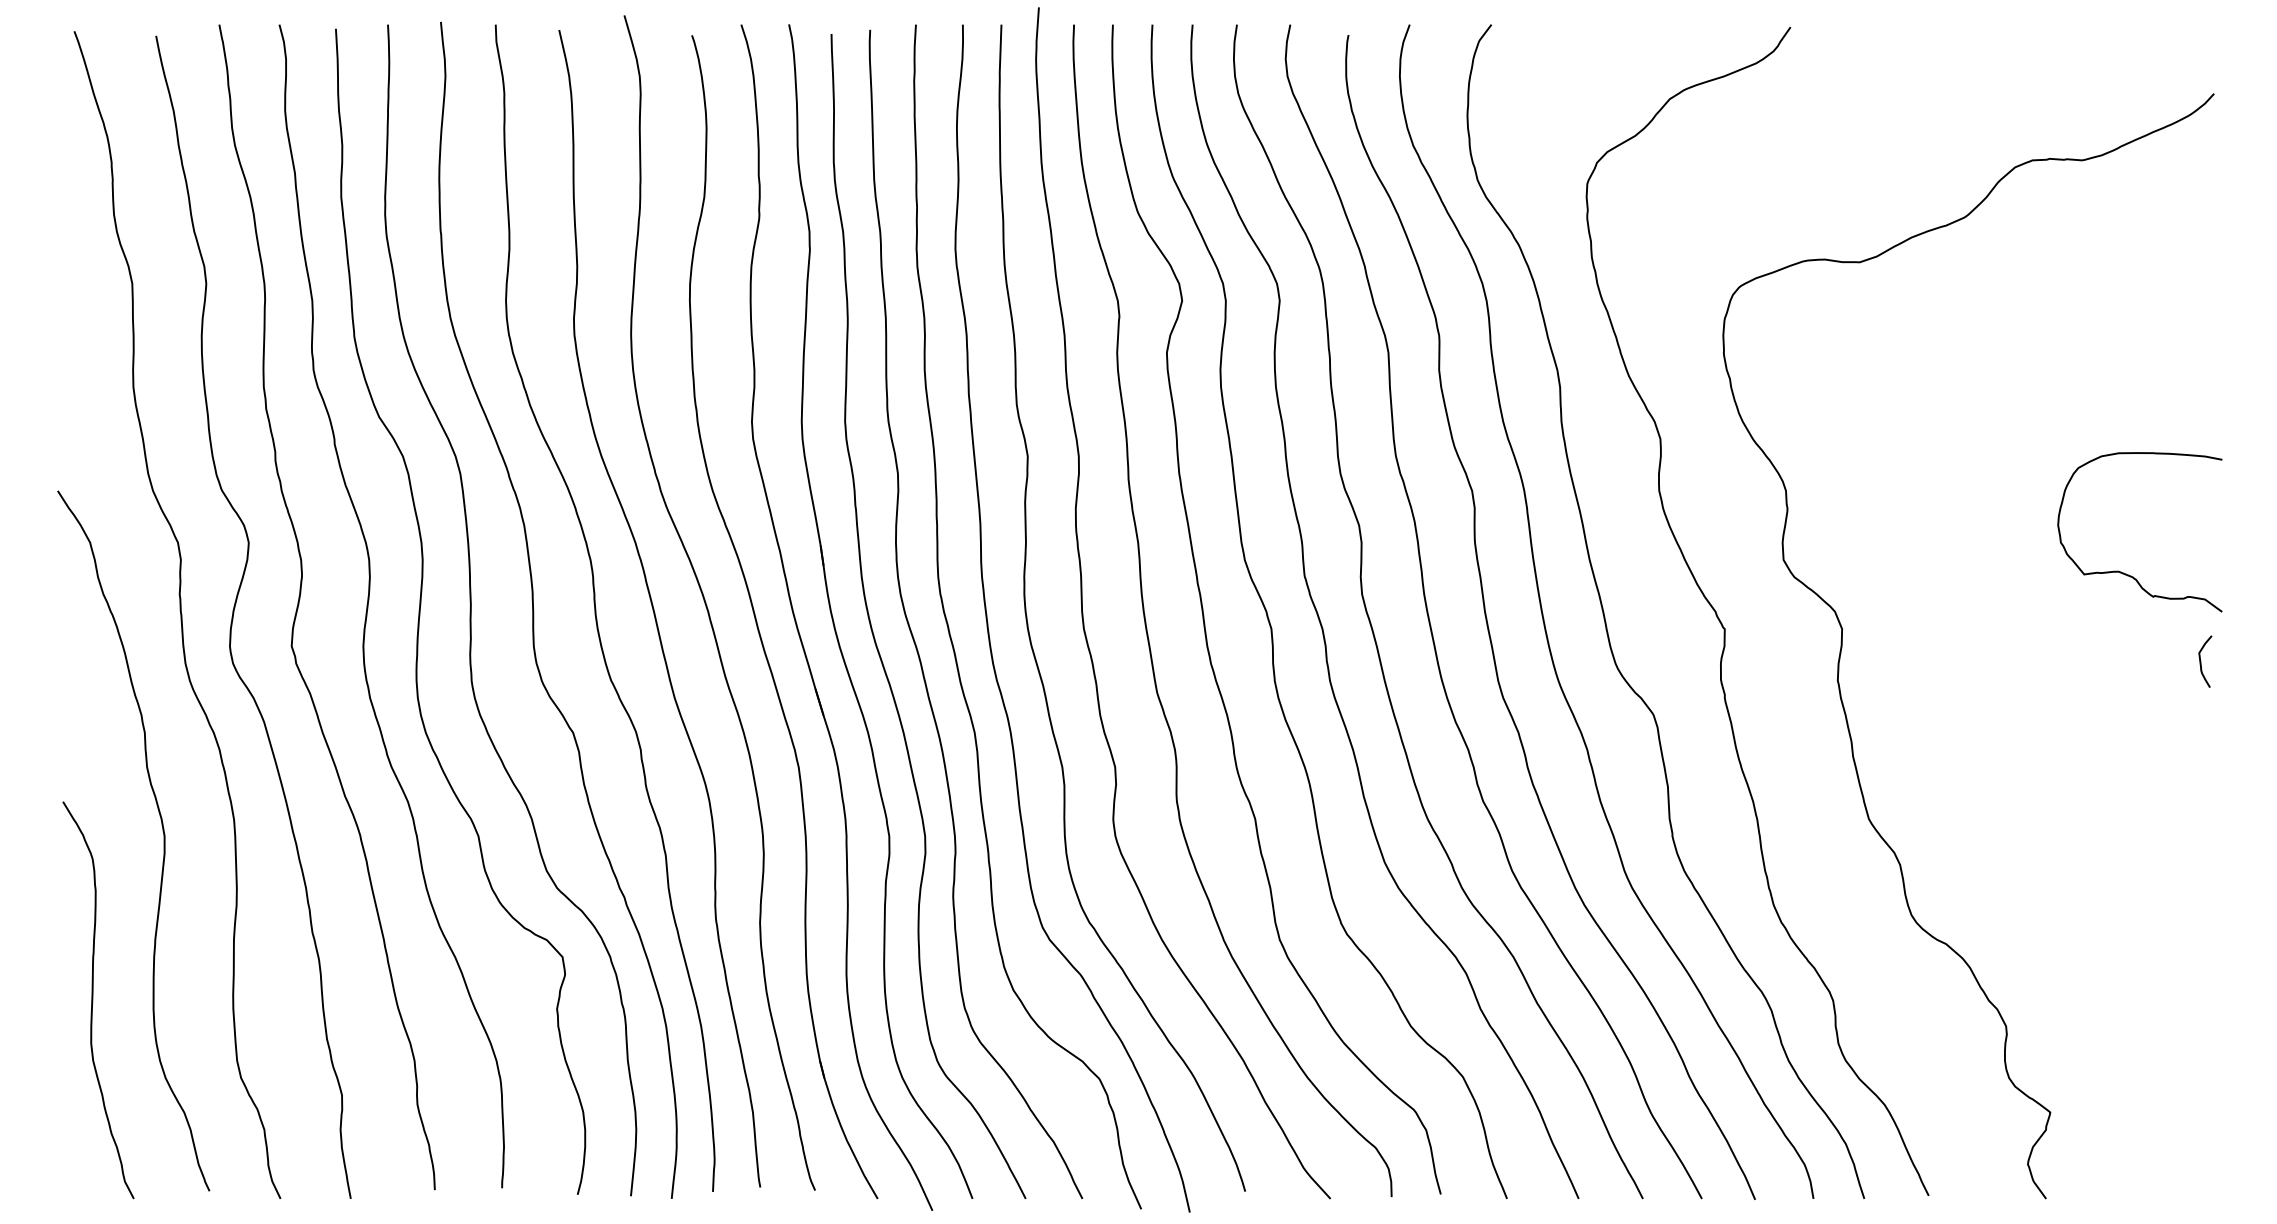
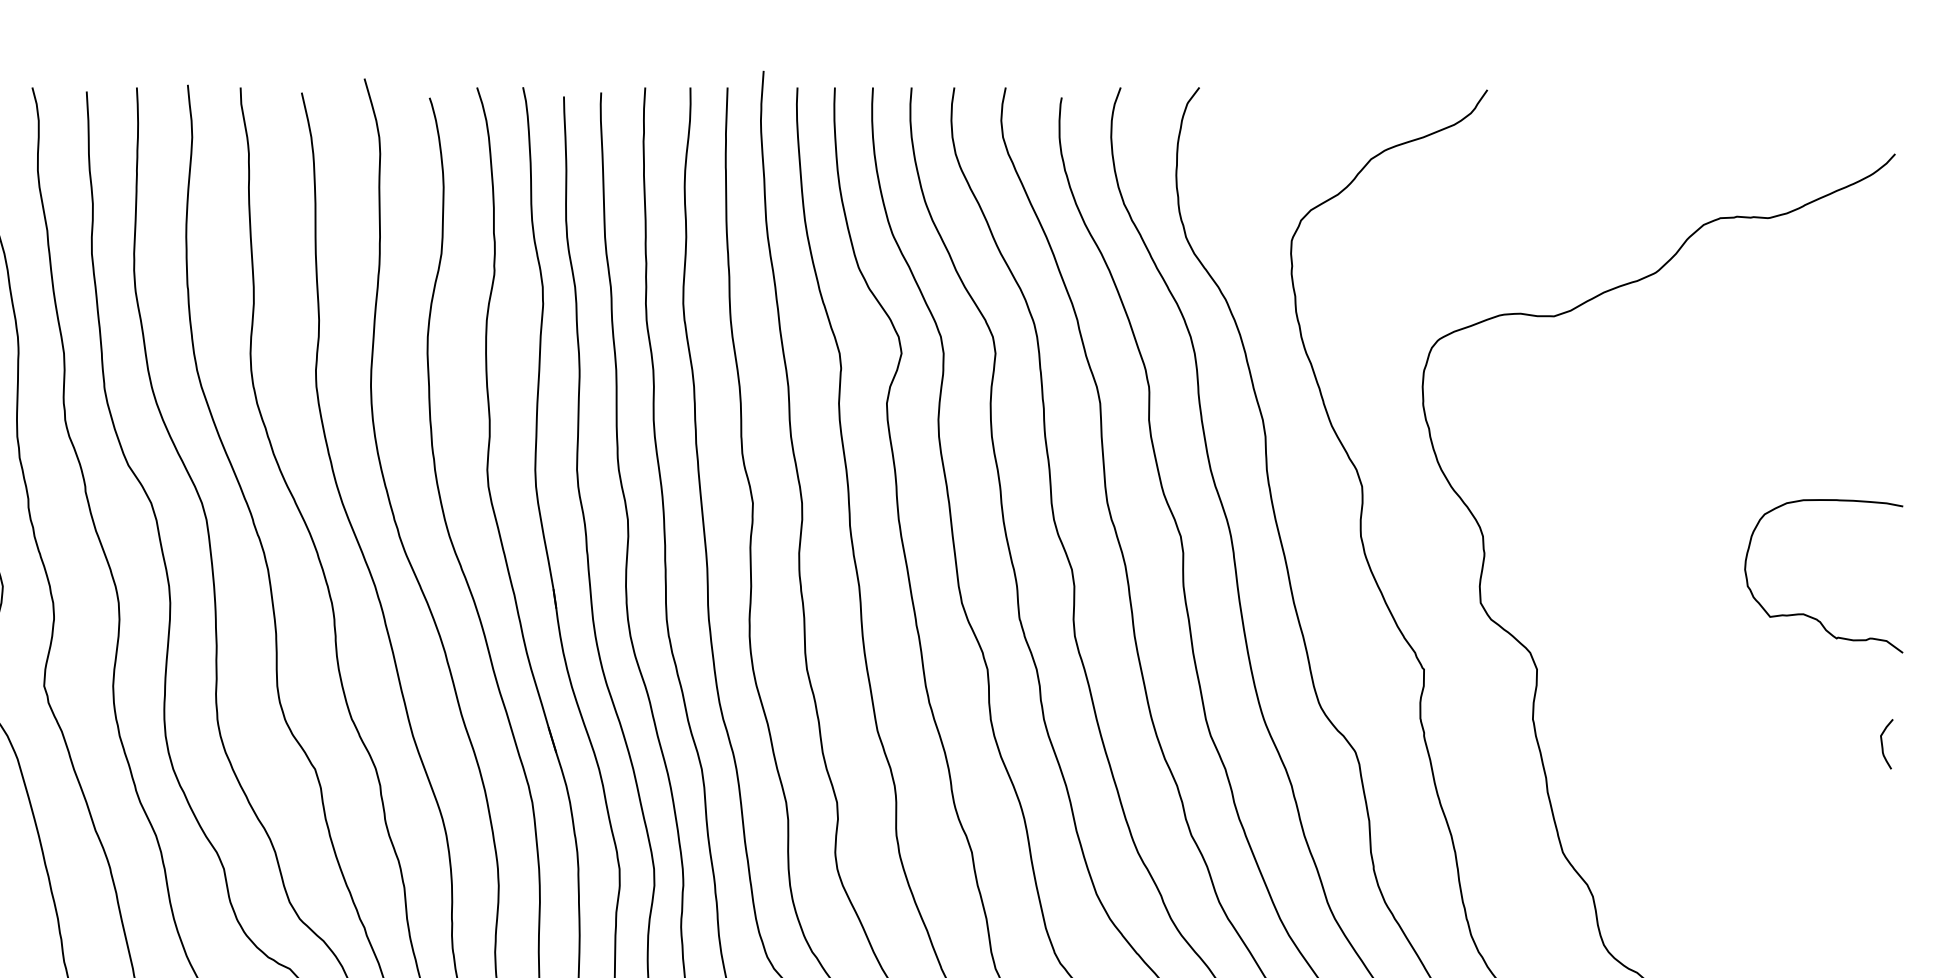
curve: (2201, 661) -> (1883, 744), moved

